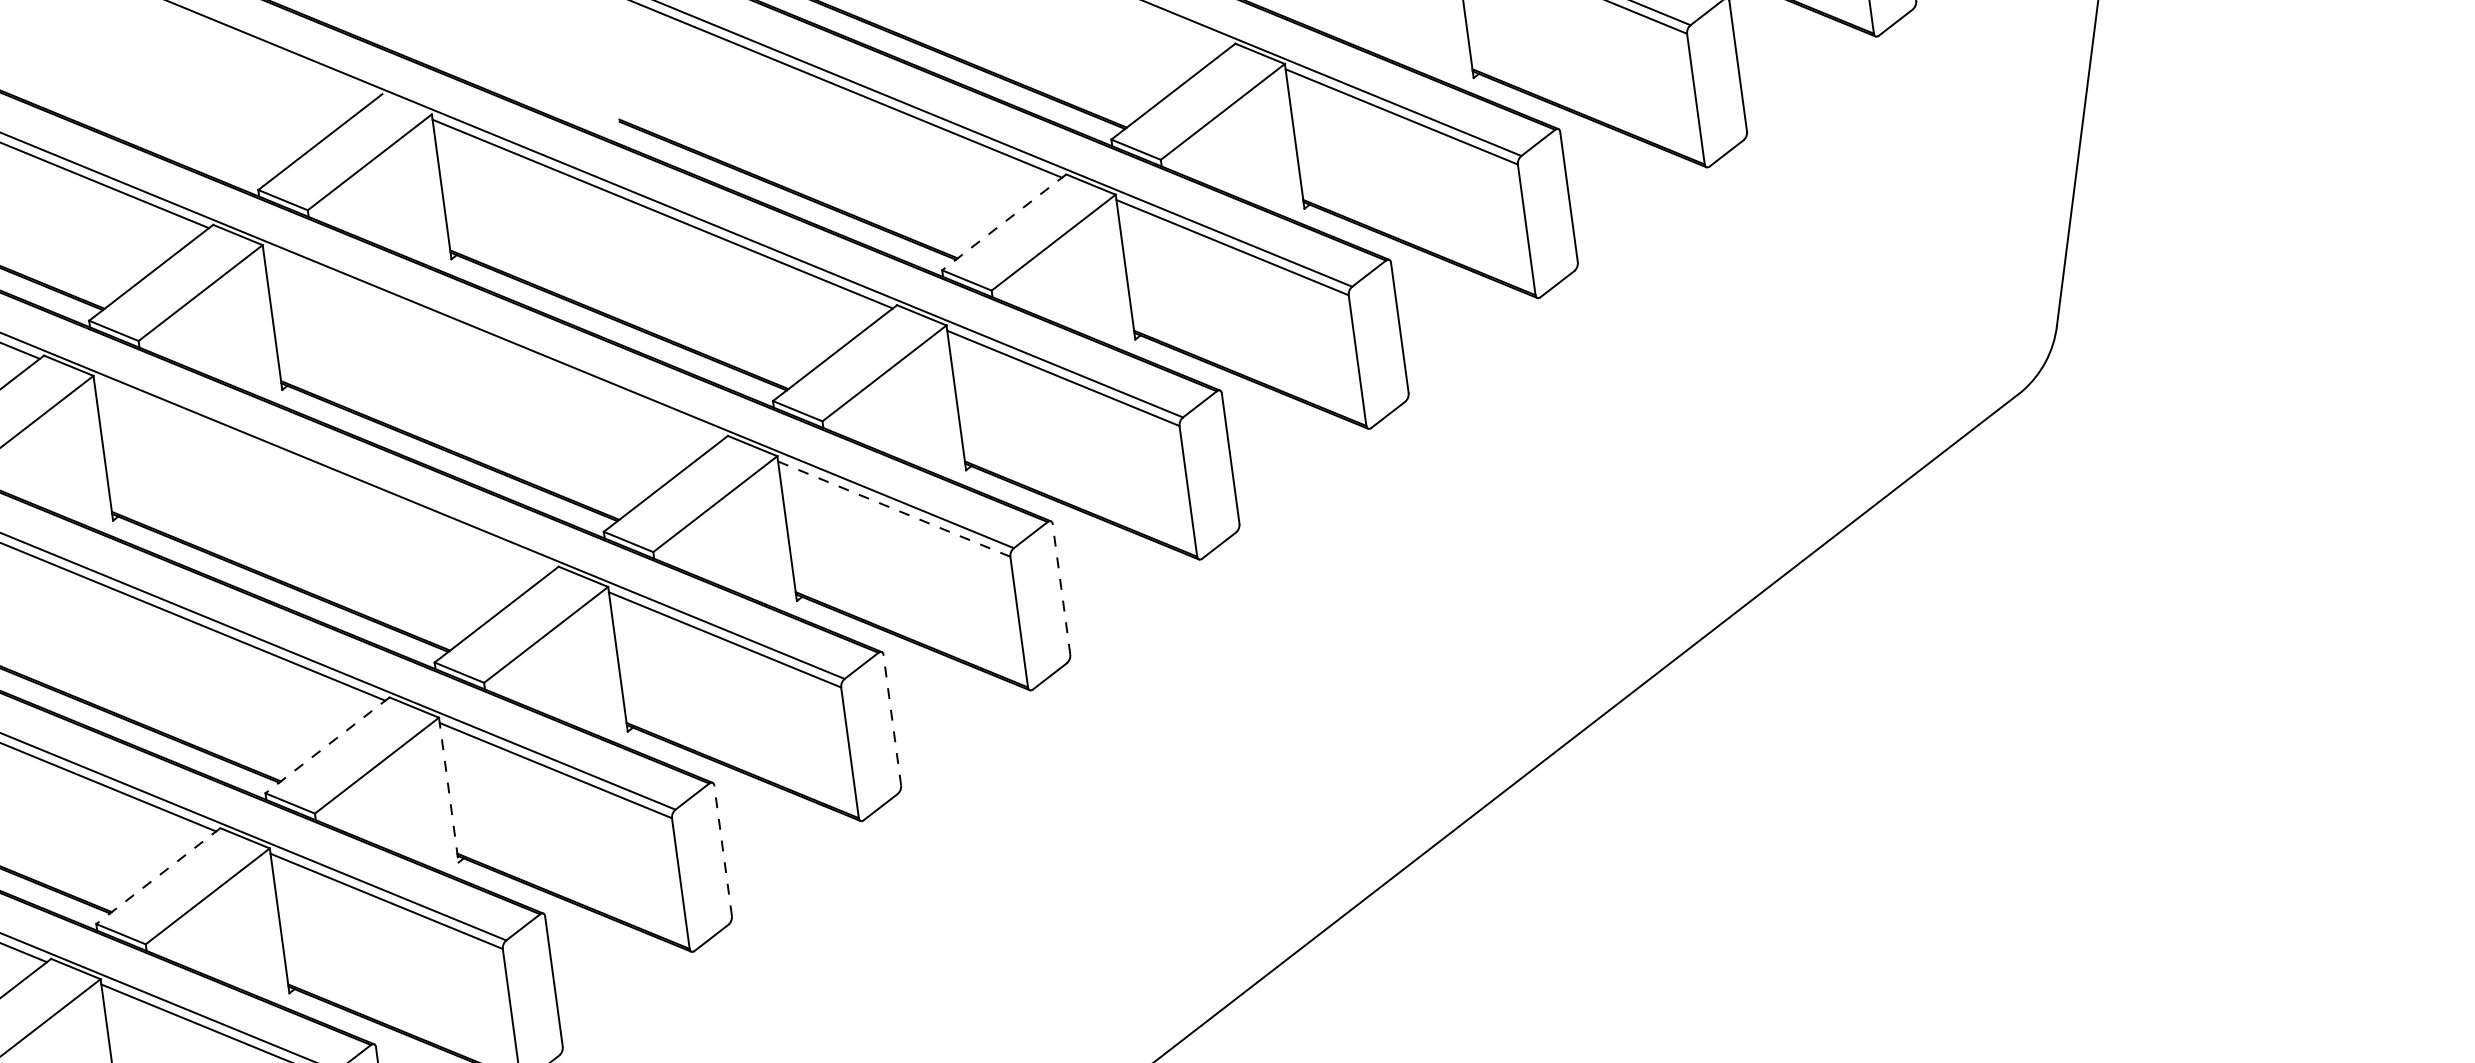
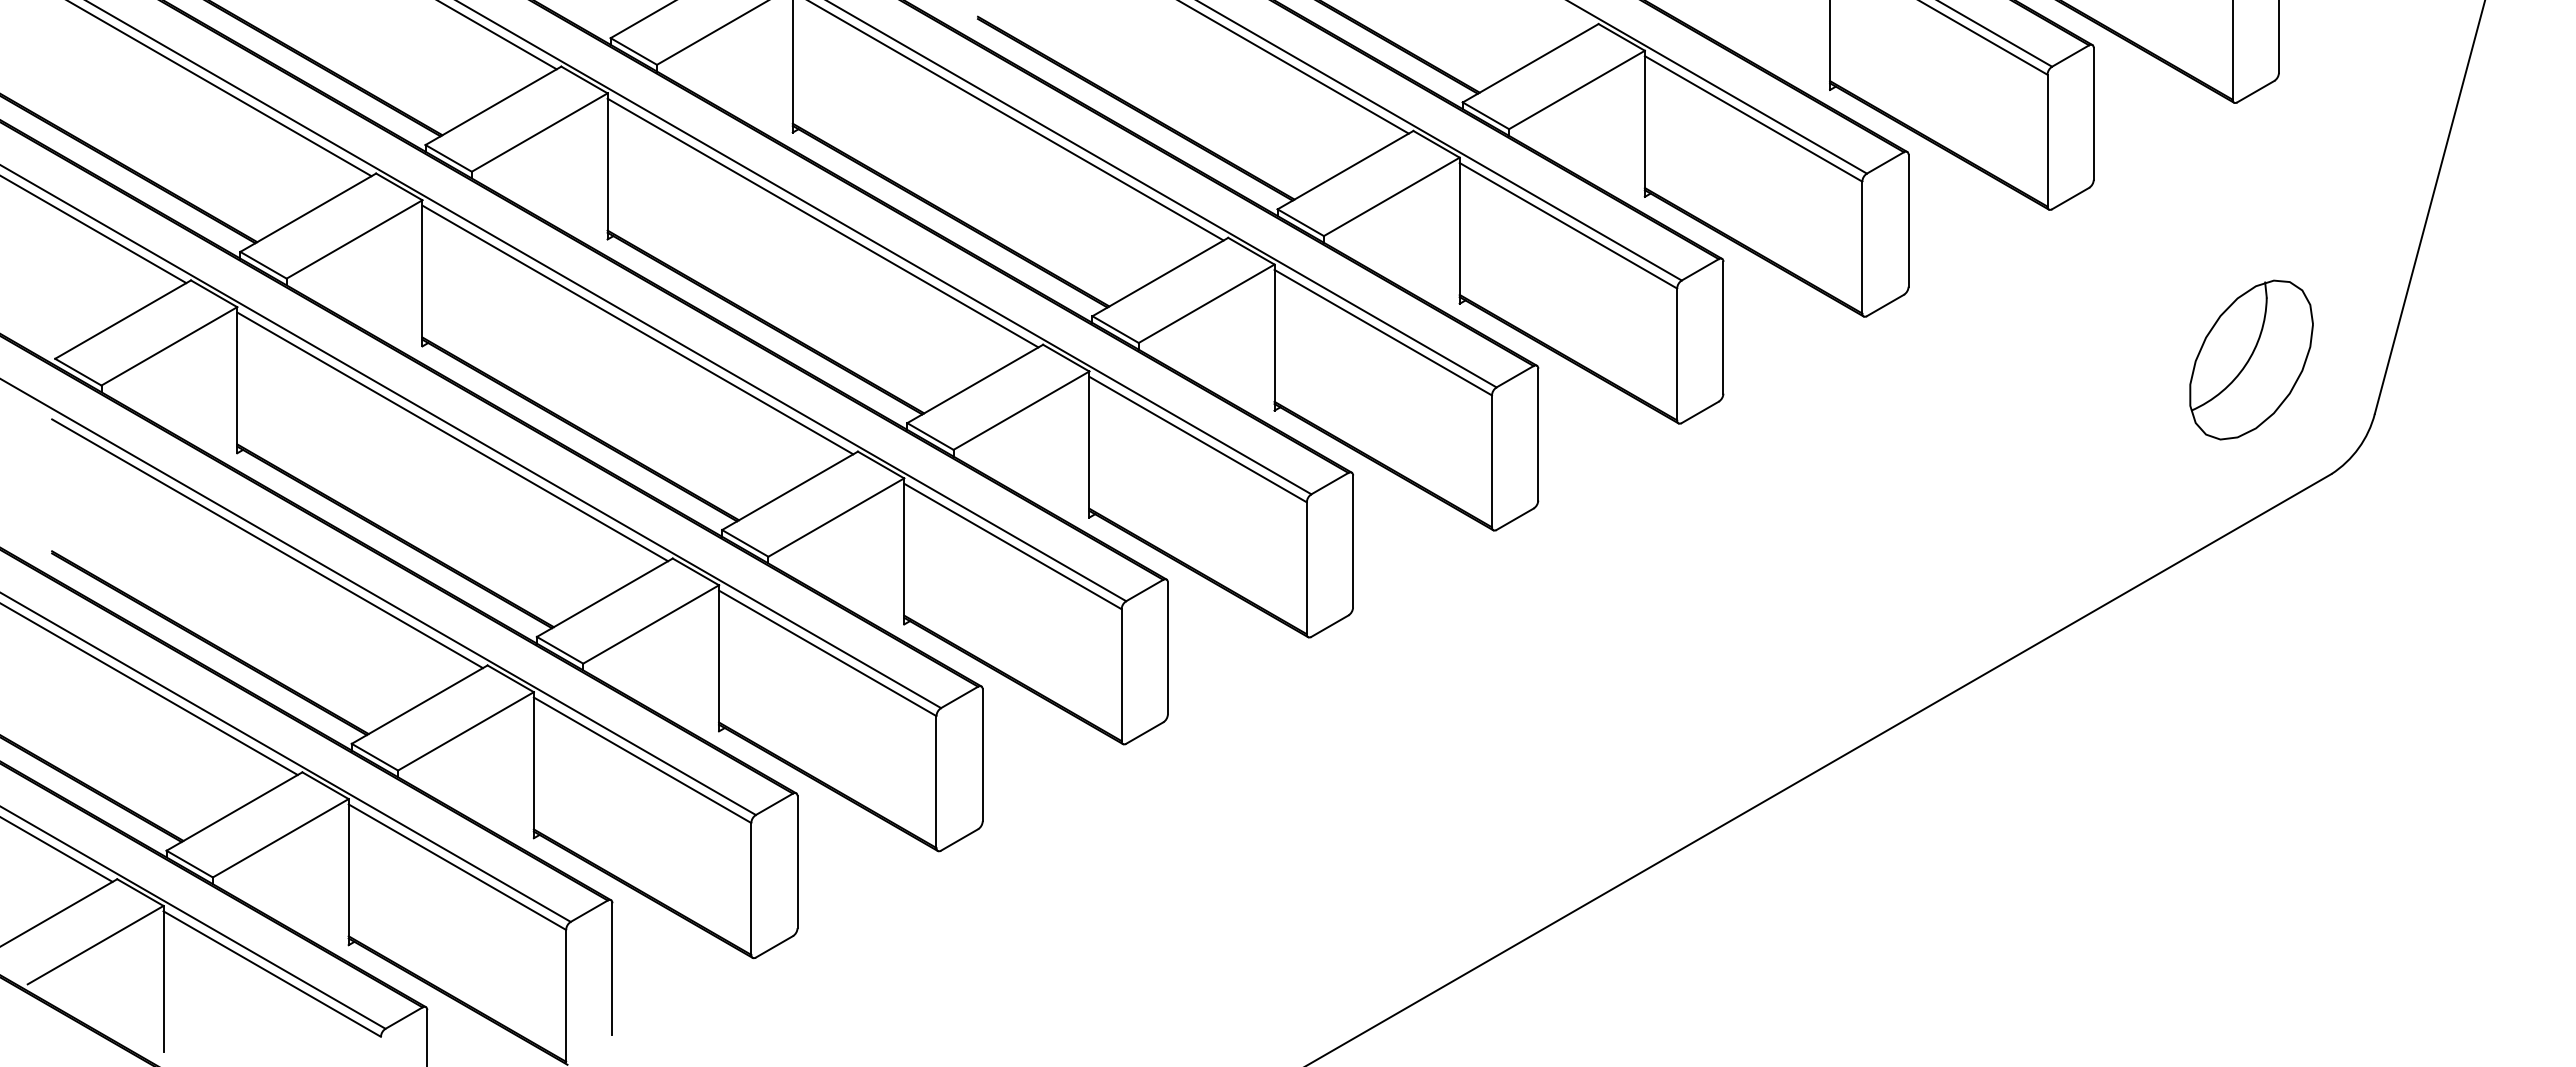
line: (1004, 222) -> (1345, 170), dashed -> solid
part: (1927, 288) -> (2251, 359), added
line: (492, 344) -> (822, 222), added
line: (323, 475) -> (637, 329), added
line: (894, 509) -> (1198, 439), dashed -> solid
line: (1061, 589) -> (1353, 541), dashed -> solid
line: (891, 720) -> (1167, 648), dashed -> solid
line: (327, 745) -> (604, 597), dashed -> solid
line: (449, 790) -> (719, 658), dashed -> solid
line: (722, 851) -> (982, 755), dashed -> solid
line: (158, 875) -> (419, 704), dashed -> solid

